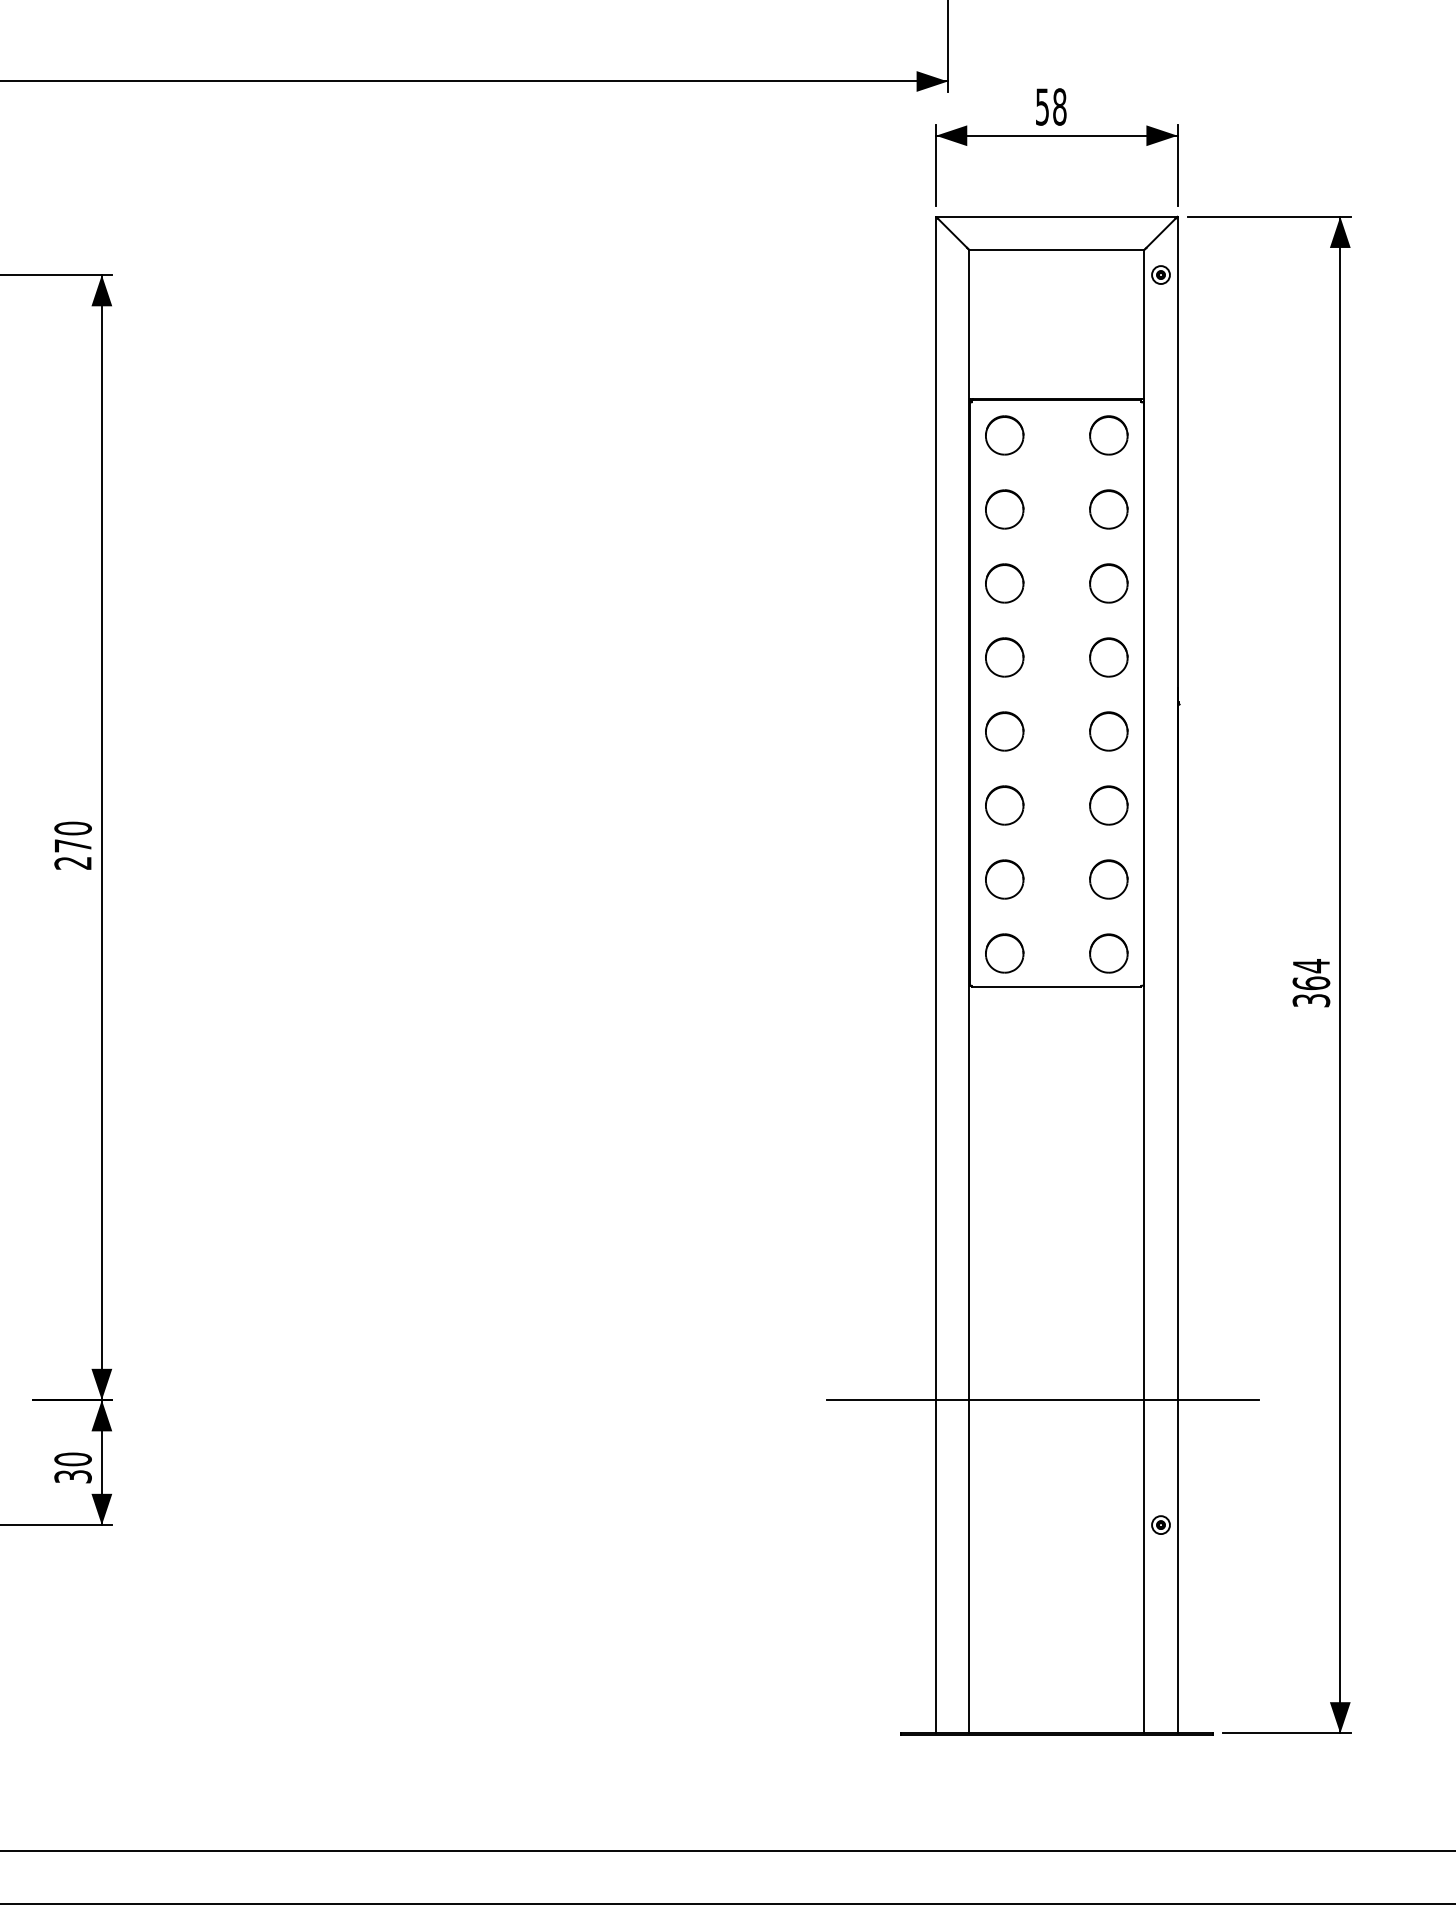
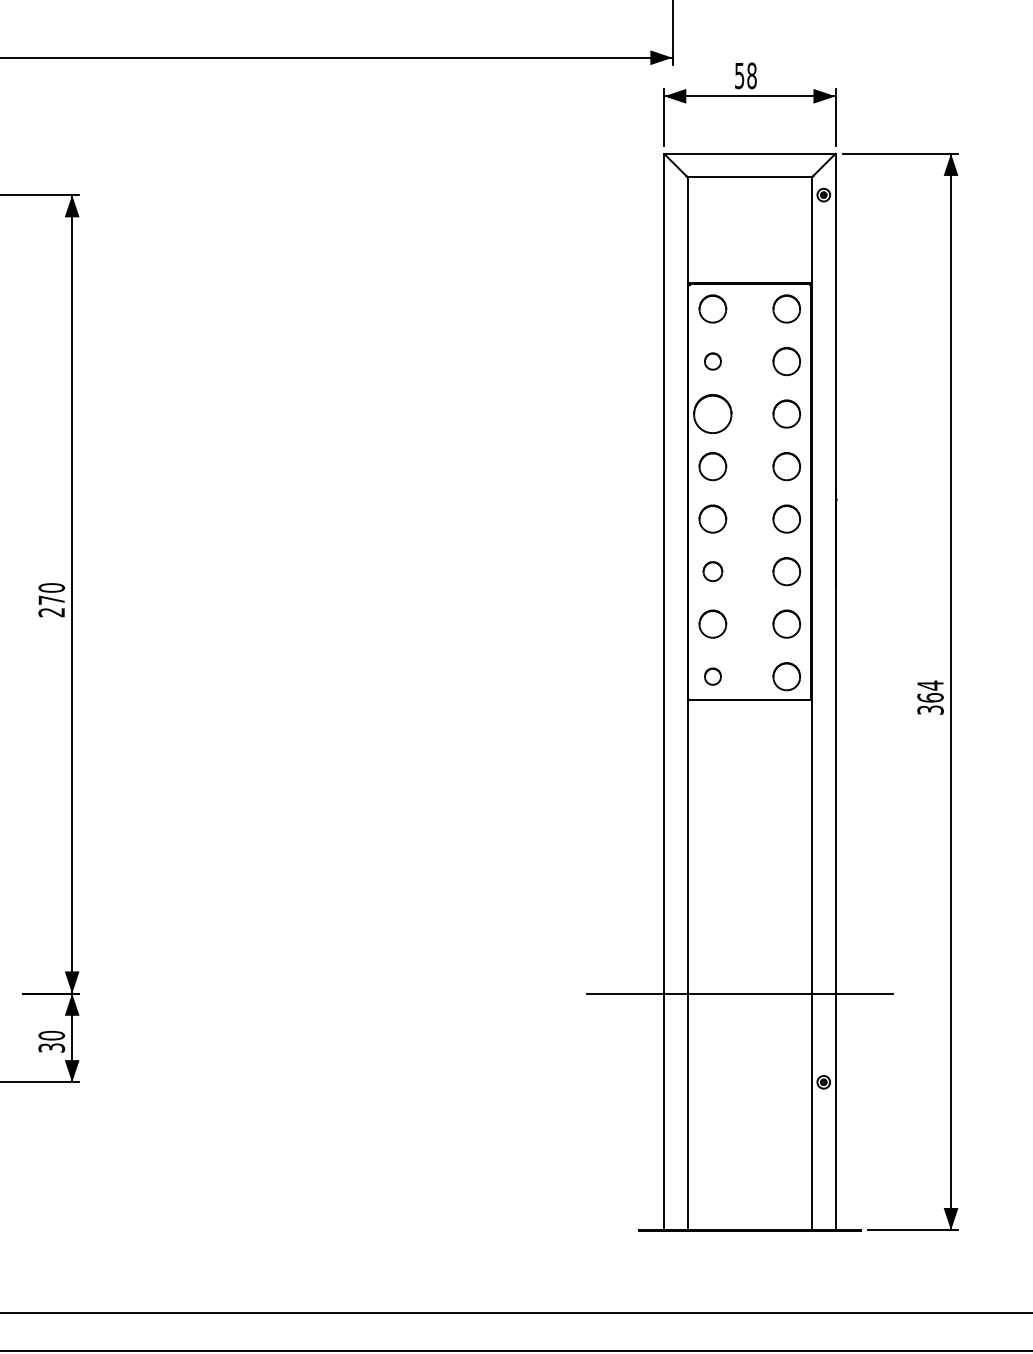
part: (1004, 509) -> (712, 361), size x0.6
part: (1004, 583) -> (712, 414), size x1.4
part: (1004, 805) -> (712, 571), size x0.7
part: (1004, 953) -> (712, 676), size x0.6

